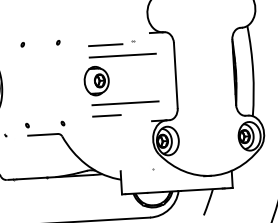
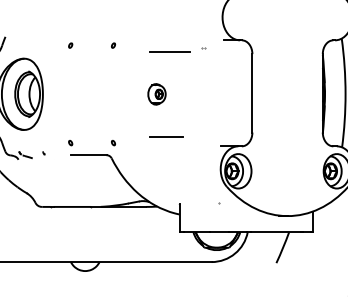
line: (122, 55) -> (189, 65), removed
part: (96, 81) -> (156, 94), size x0.6
line: (125, 103) -> (189, 123), removed

